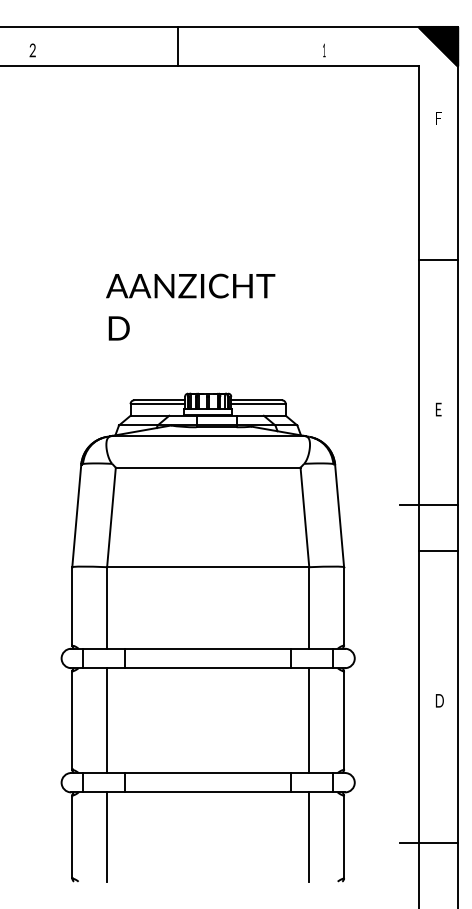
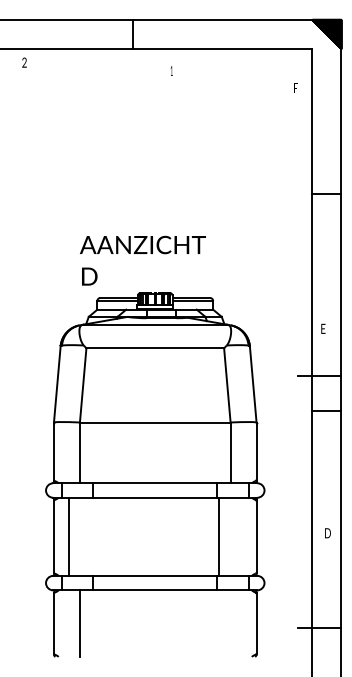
text: (32, 50) -> (24, 62), moved
text: (324, 50) -> (171, 70), moved
text: (438, 118) -> (295, 88), moved
text: (190, 306) -> (142, 260), moved
text: (438, 409) -> (323, 328), moved
text: (439, 700) -> (327, 533), moved
line: (107, 720) -> (69, 536), moved
line: (309, 720) -> (218, 536), moved
line: (309, 836) -> (230, 623), removed

